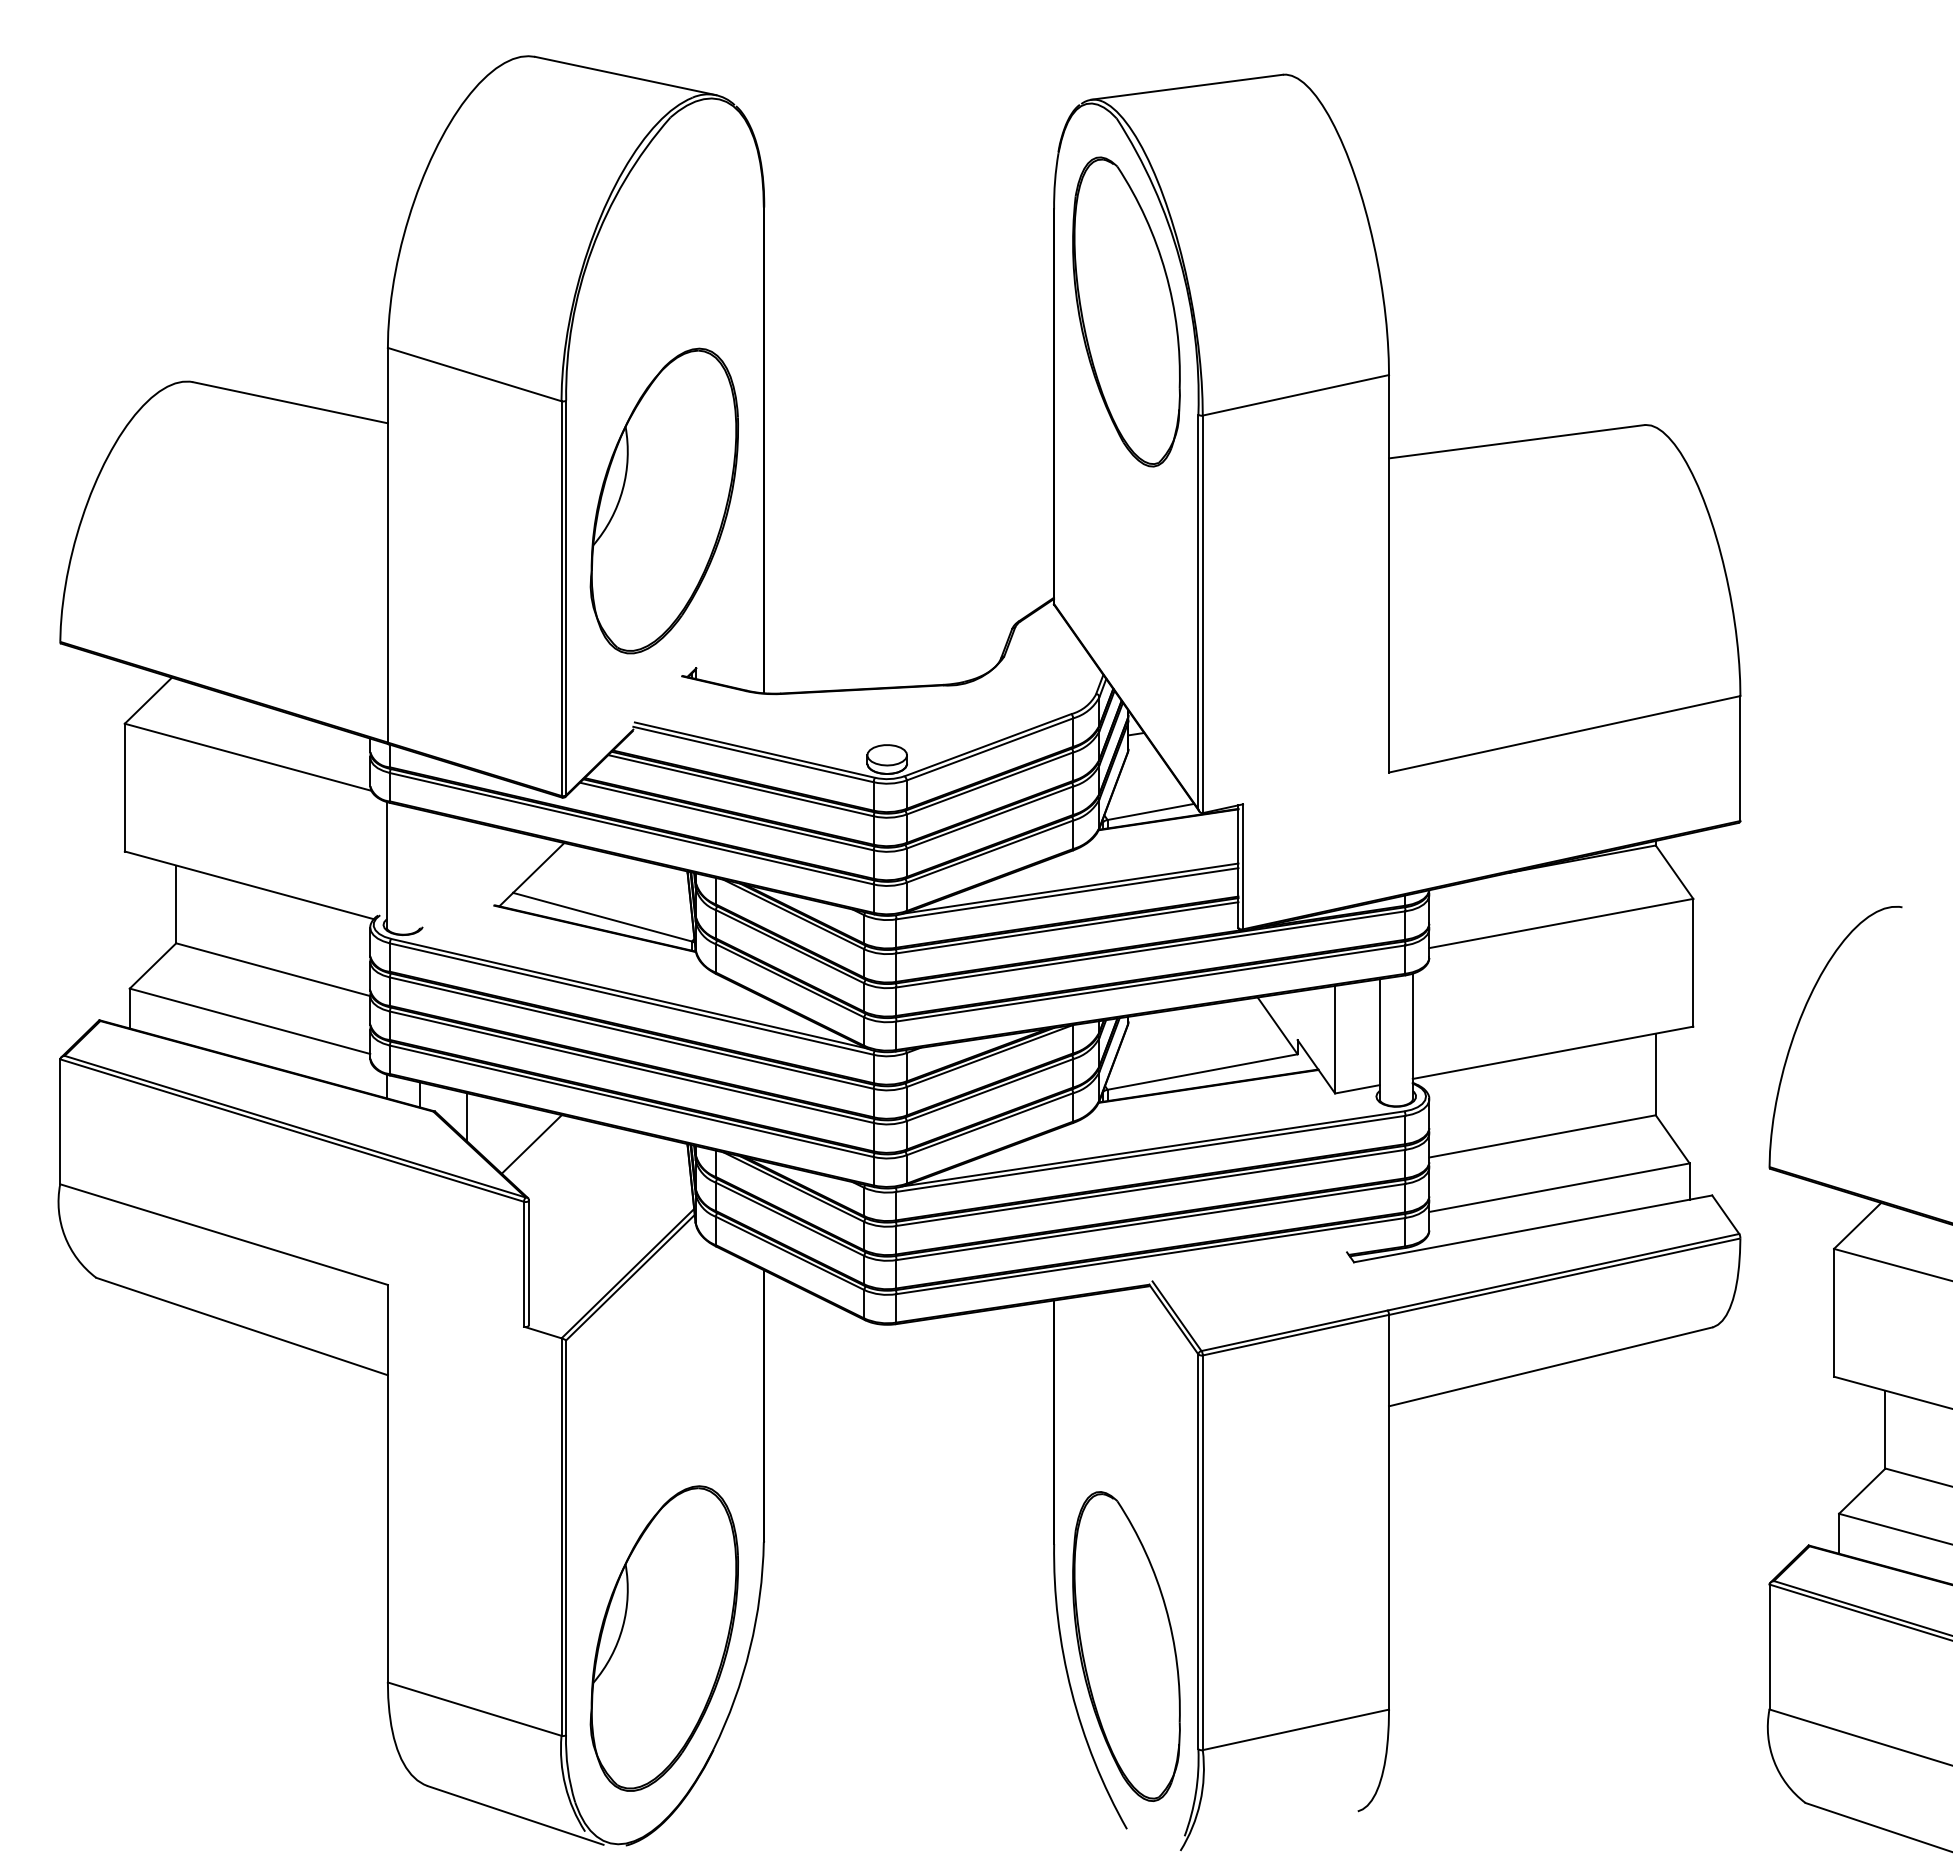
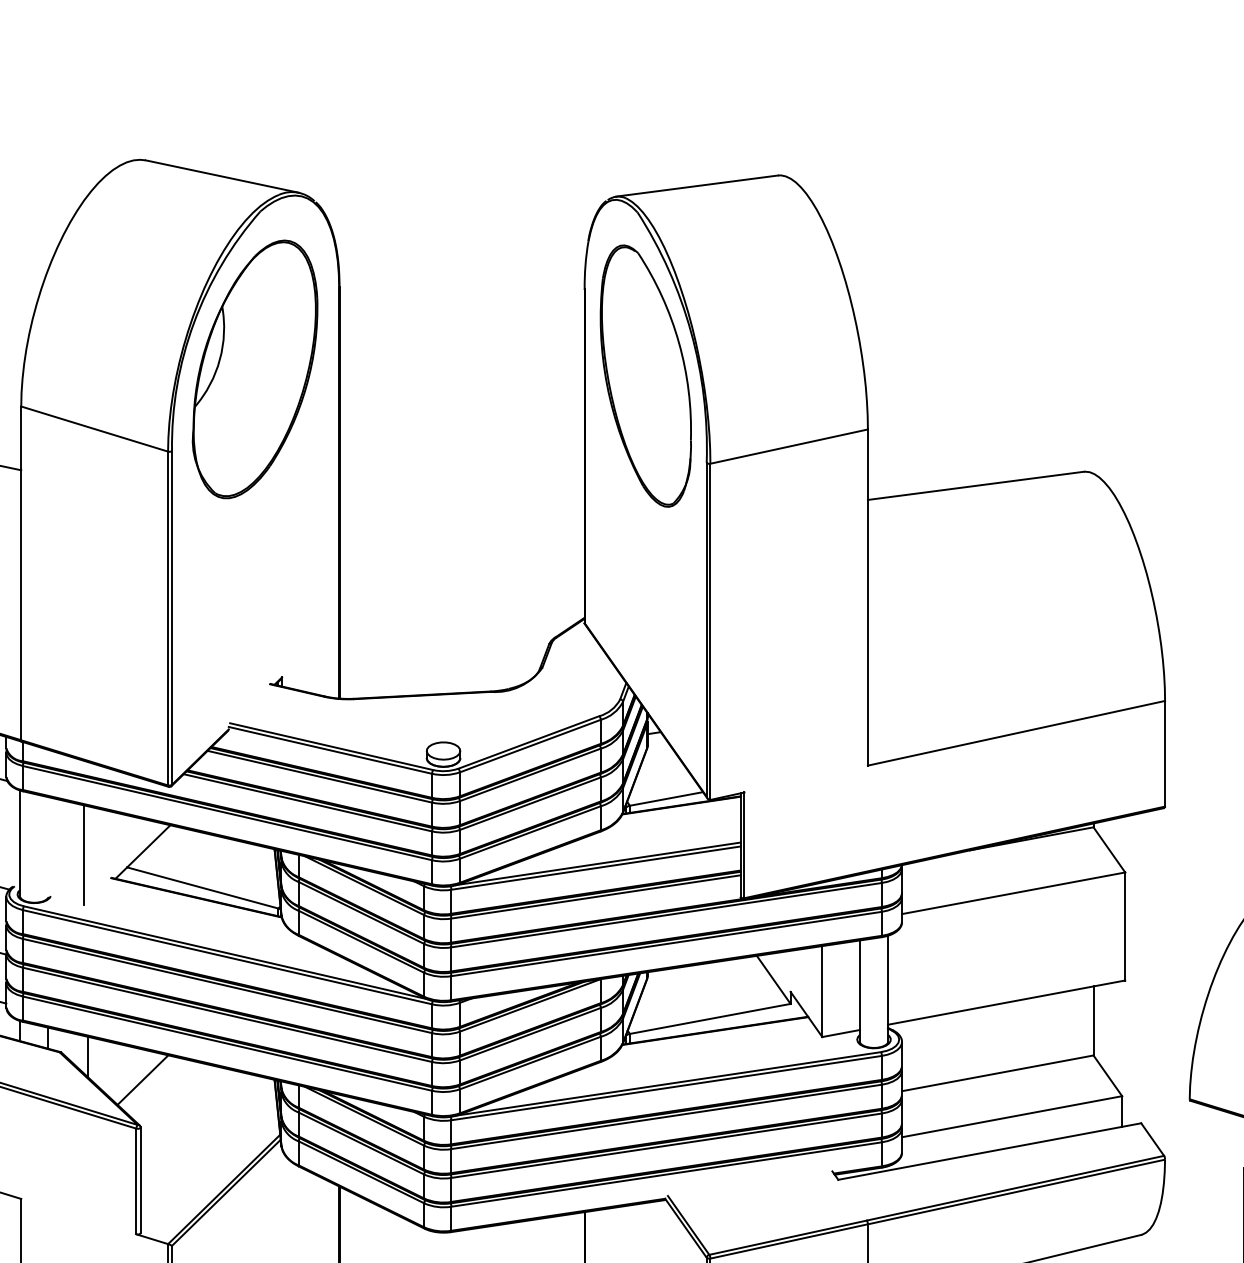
part: (663, 500) -> (254, 368), moved
line: (461, 878) -> (83, 855), added

